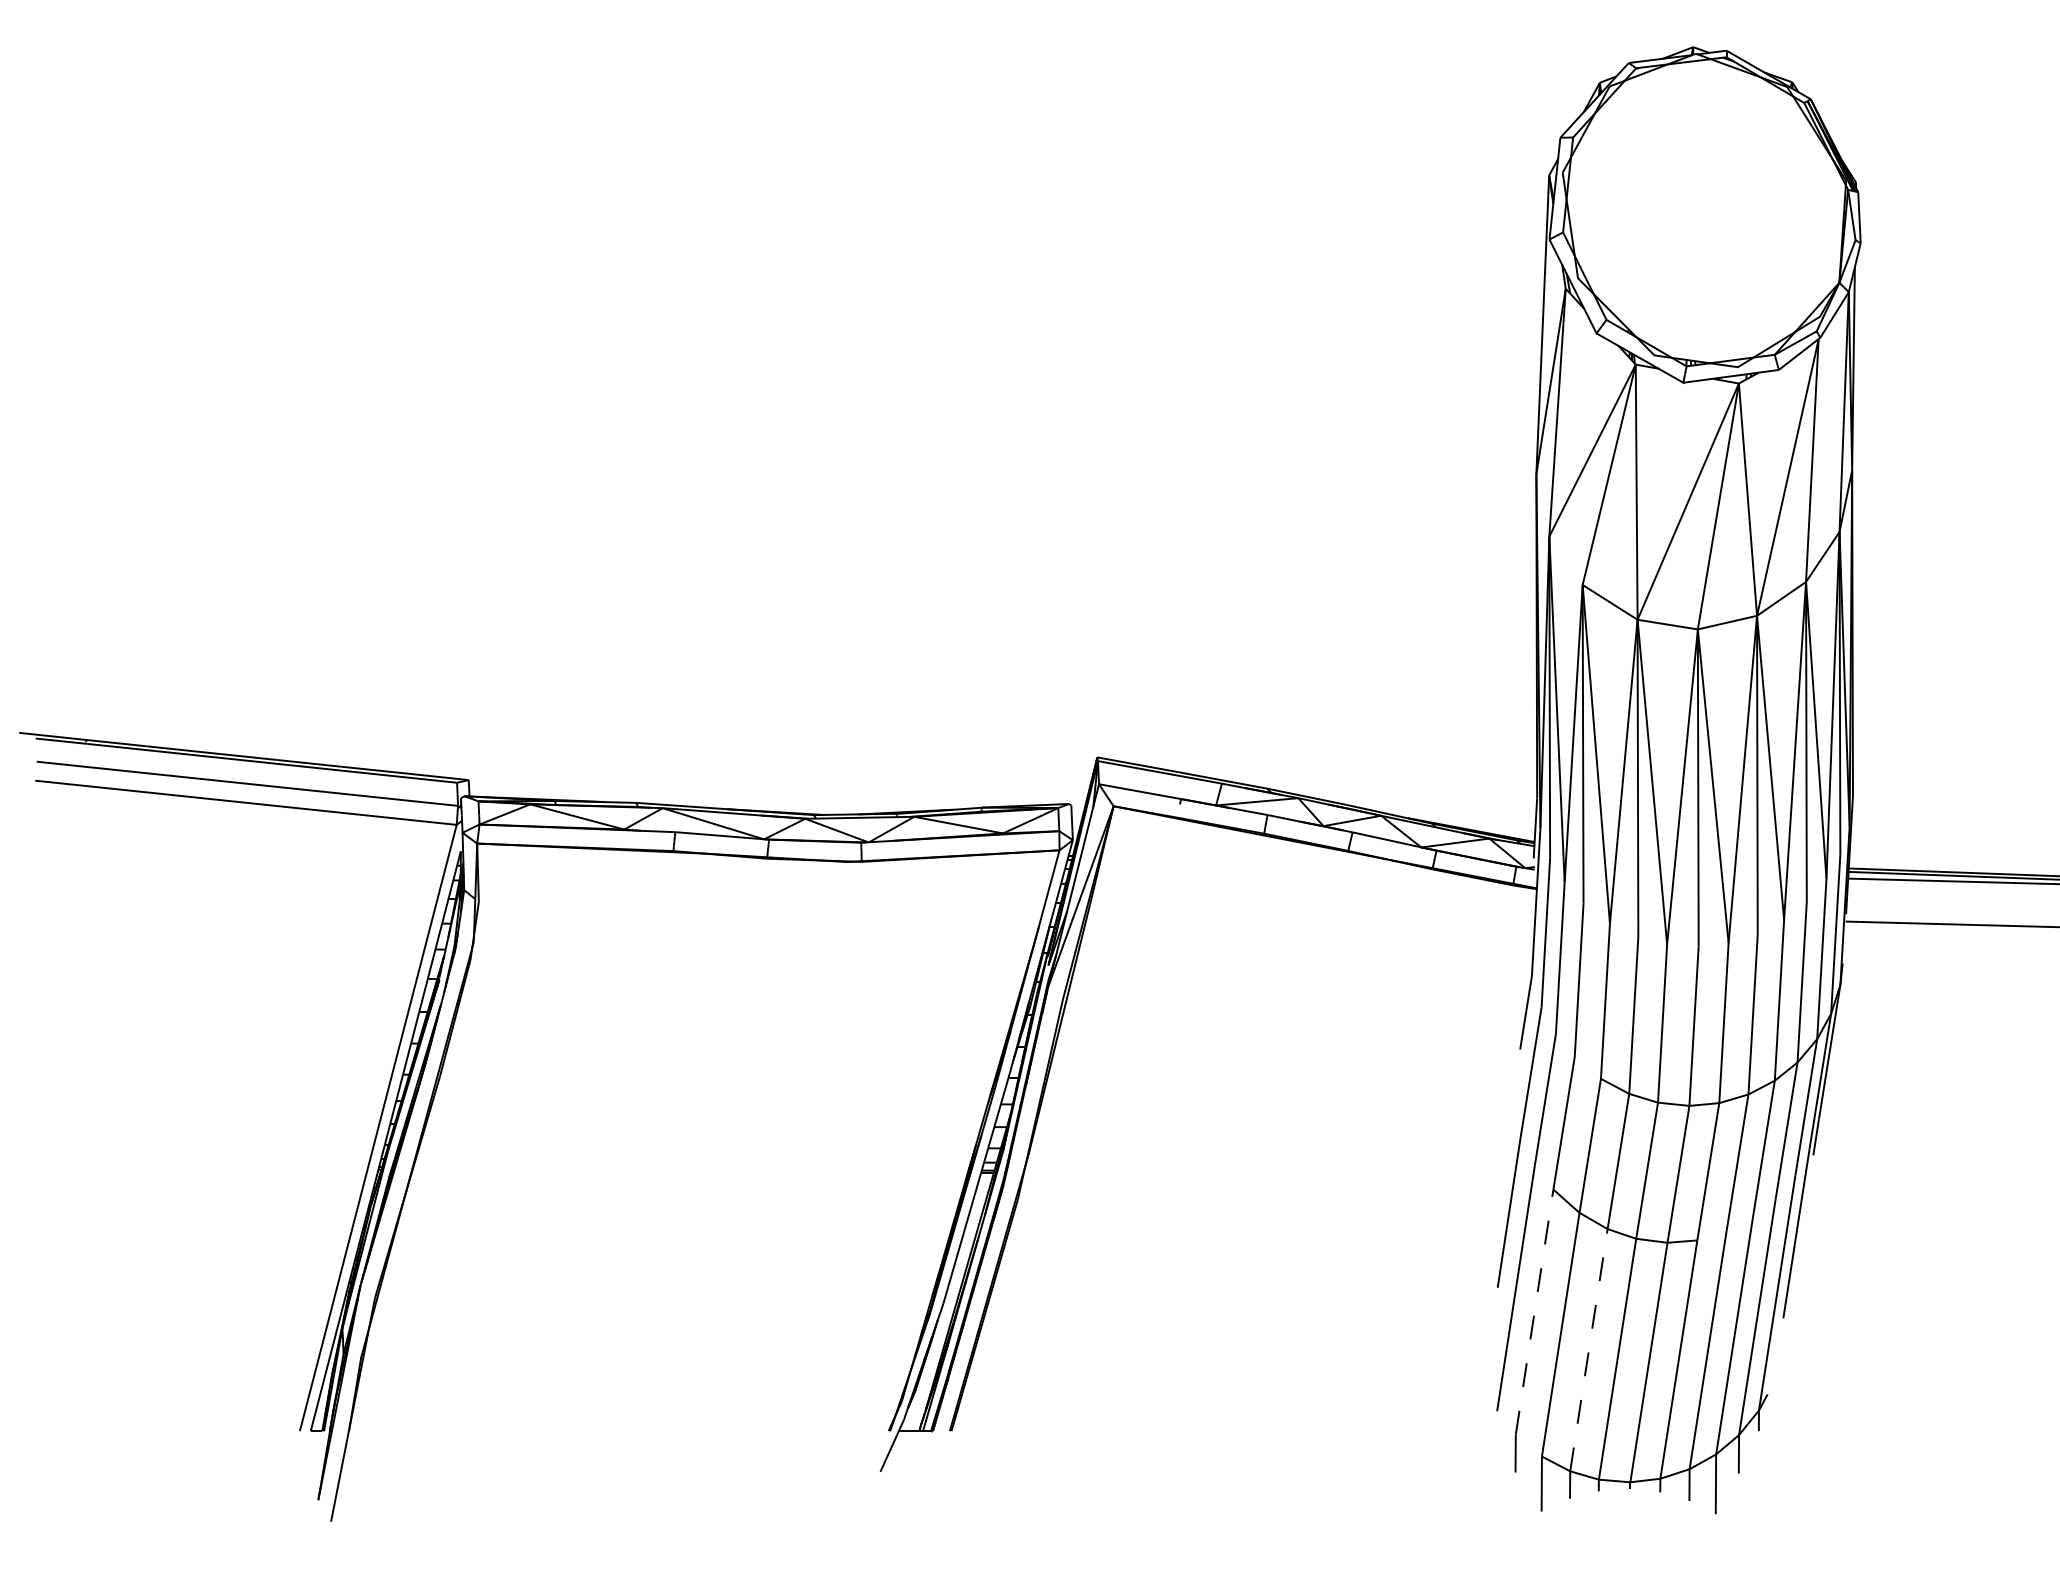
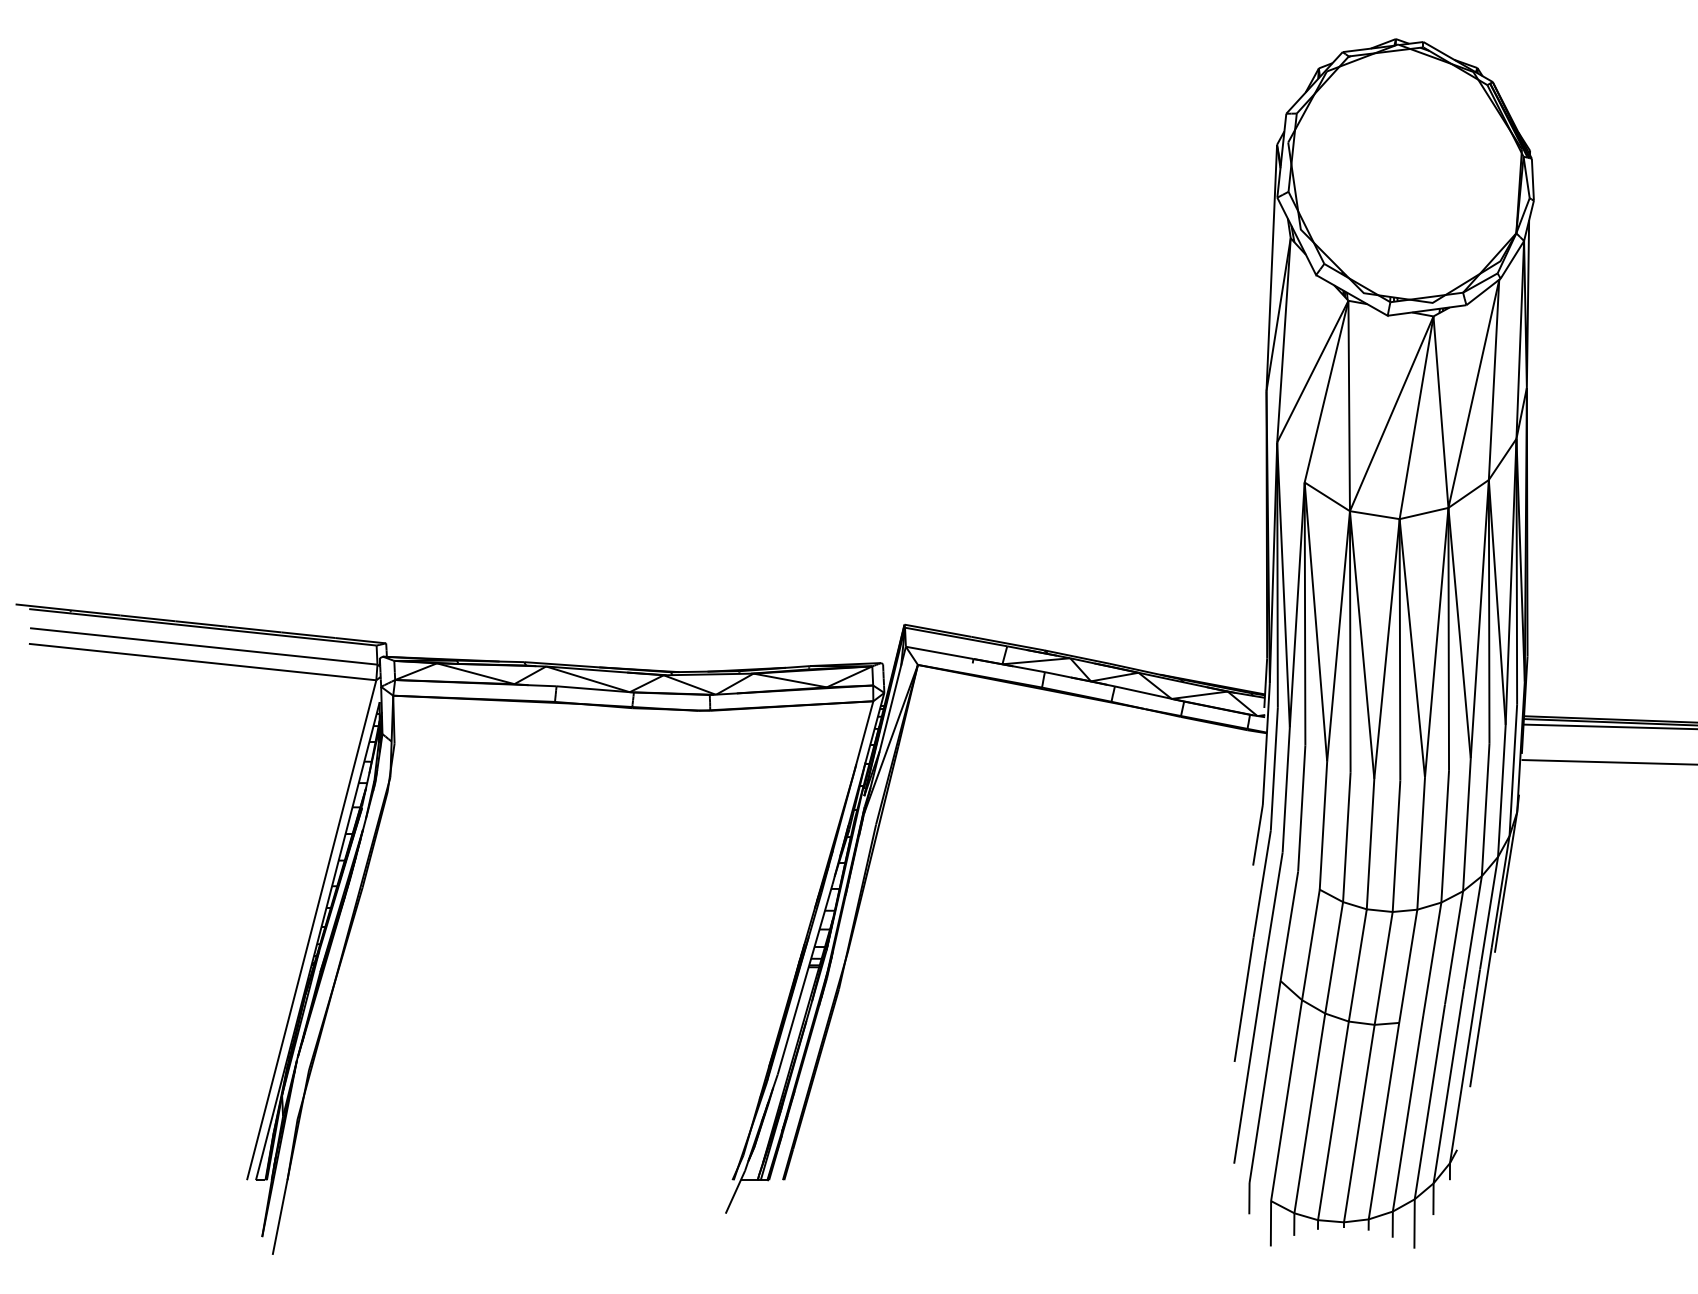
line: (1534, 1312) -> (1264, 1082), dashed -> solid
line: (1588, 1350) -> (1309, 1113), dashed -> solid

